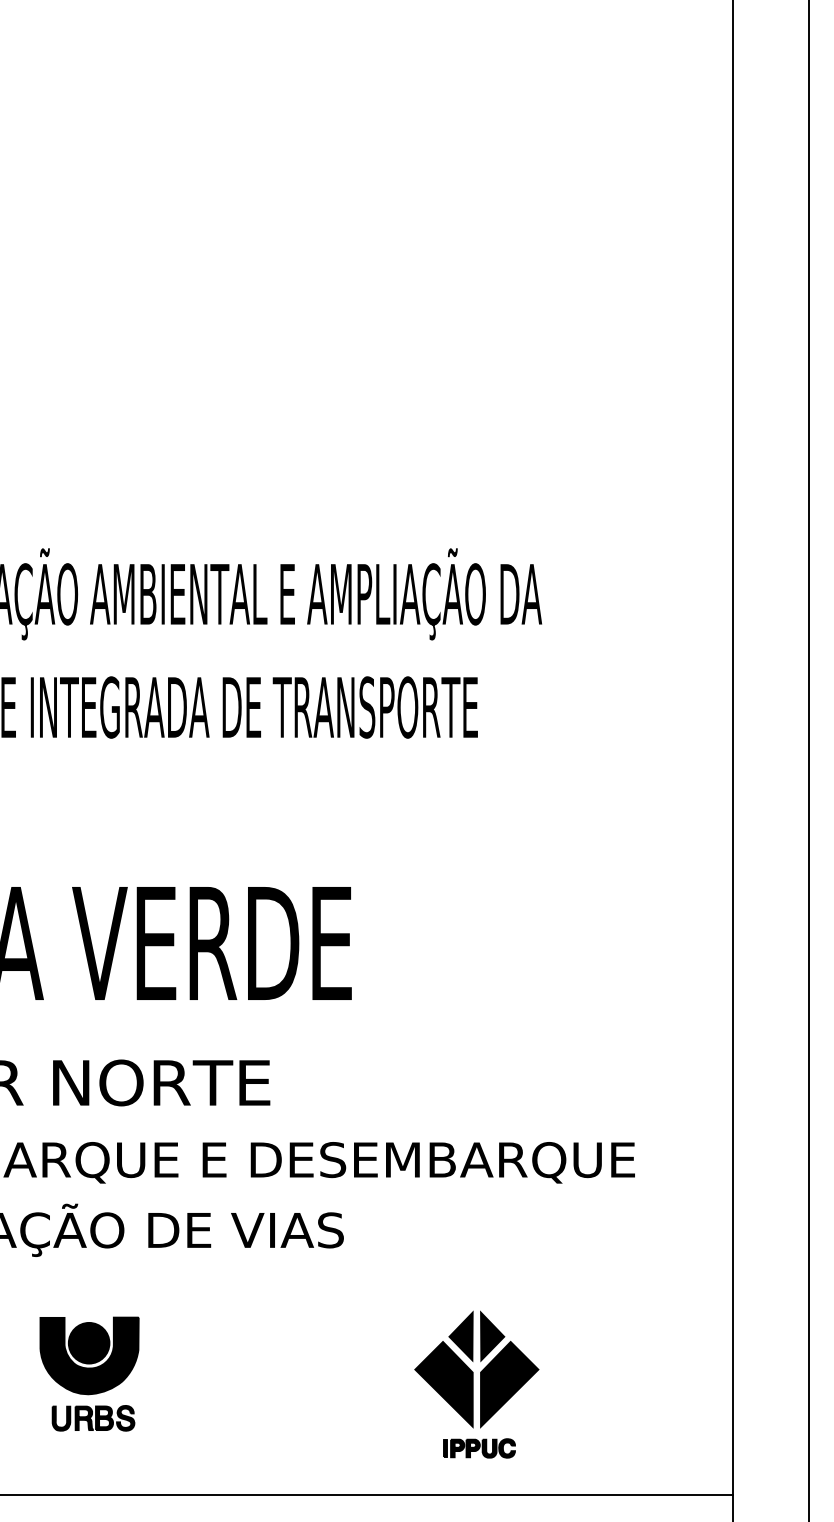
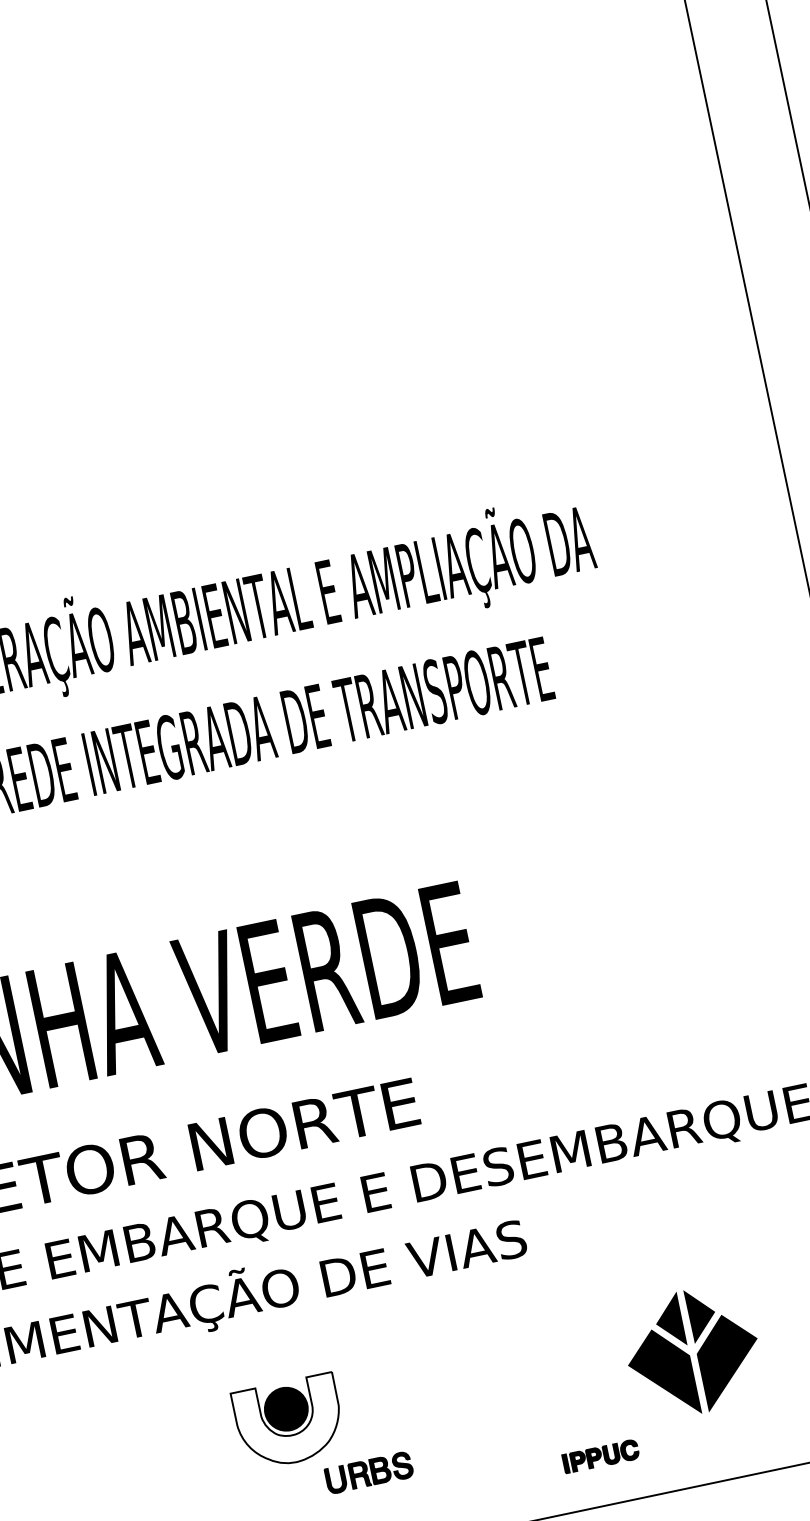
fill: (89, 1355) -> (289, 1421), removed
part: (93, 1418) -> (369, 1472), moved
part: (479, 1448) -> (601, 1456), moved

